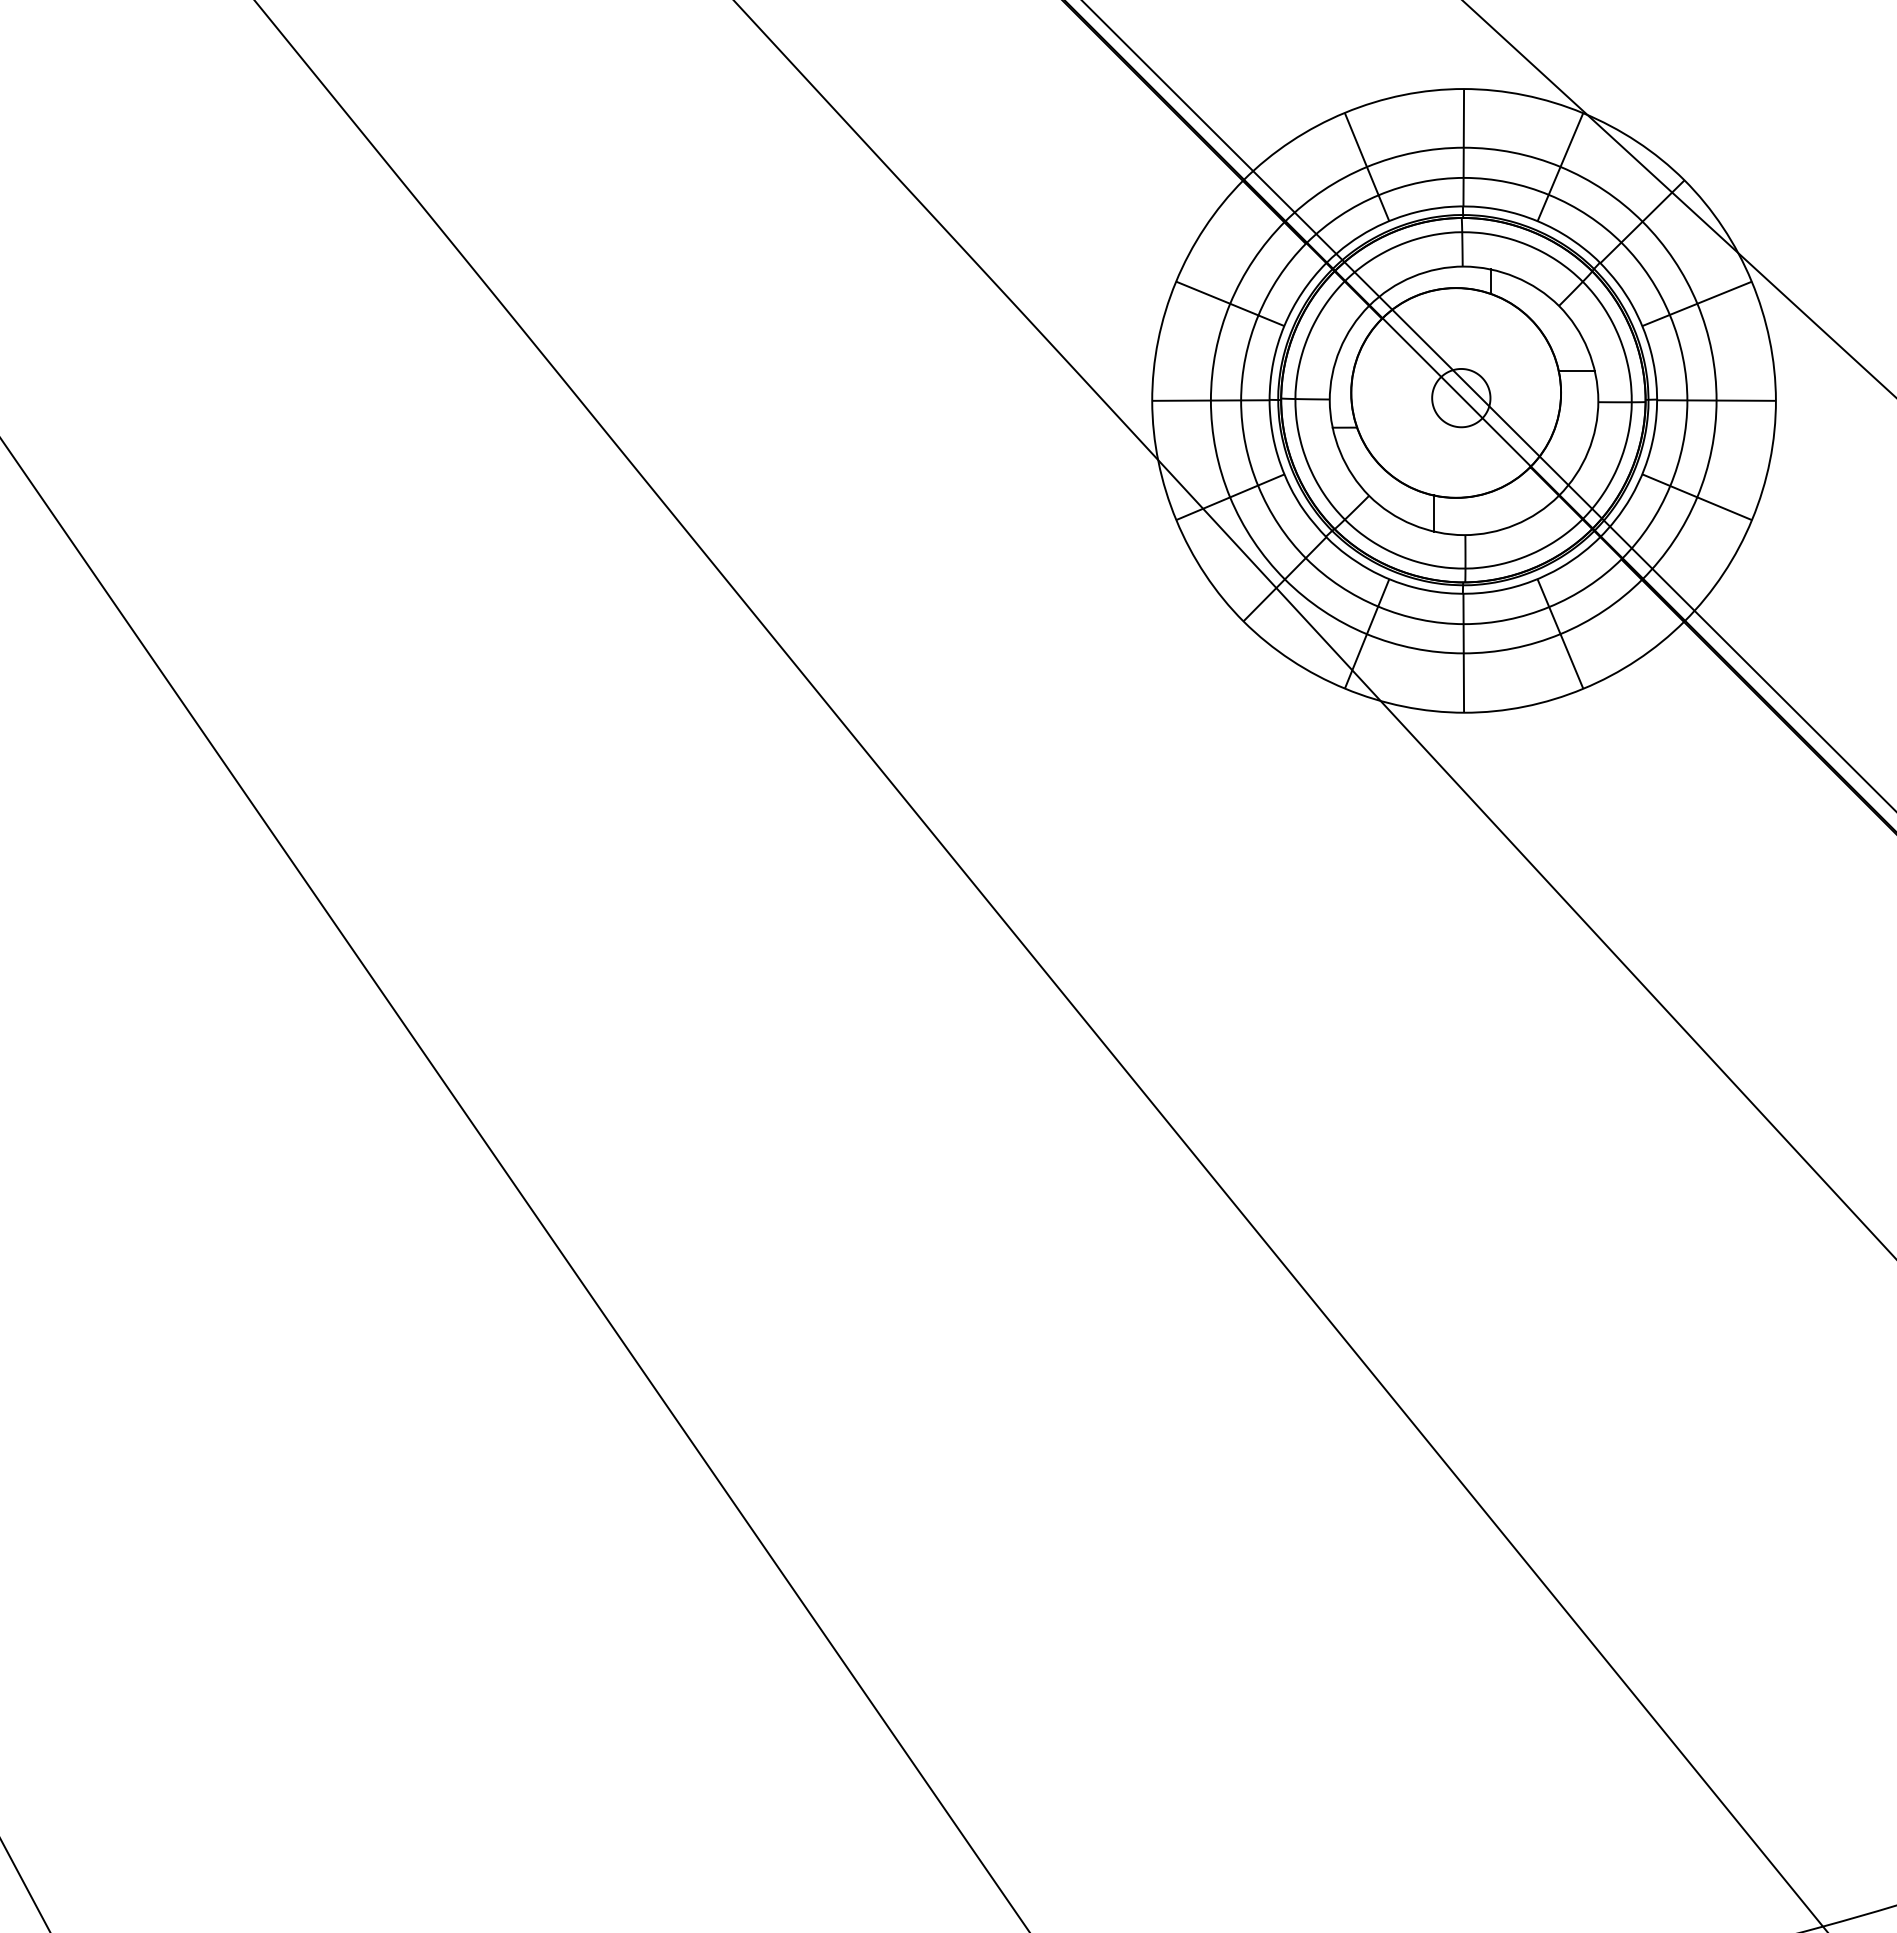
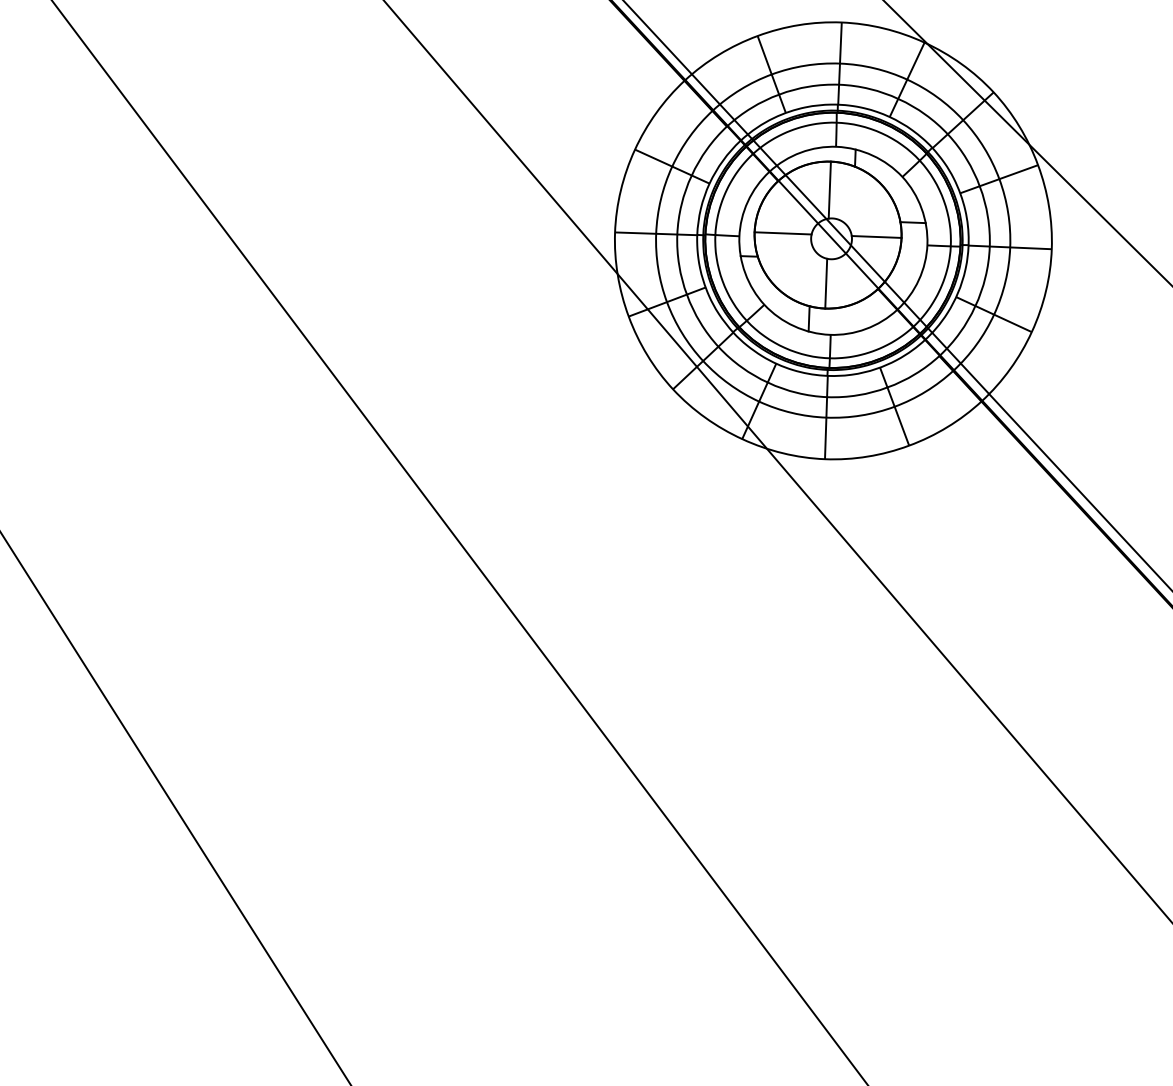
line: (1456, 328) -> (830, 189), added
line: (1391, 392) -> (782, 233), added
line: (1525, 392) -> (876, 236), added
line: (1456, 461) -> (826, 283), added

